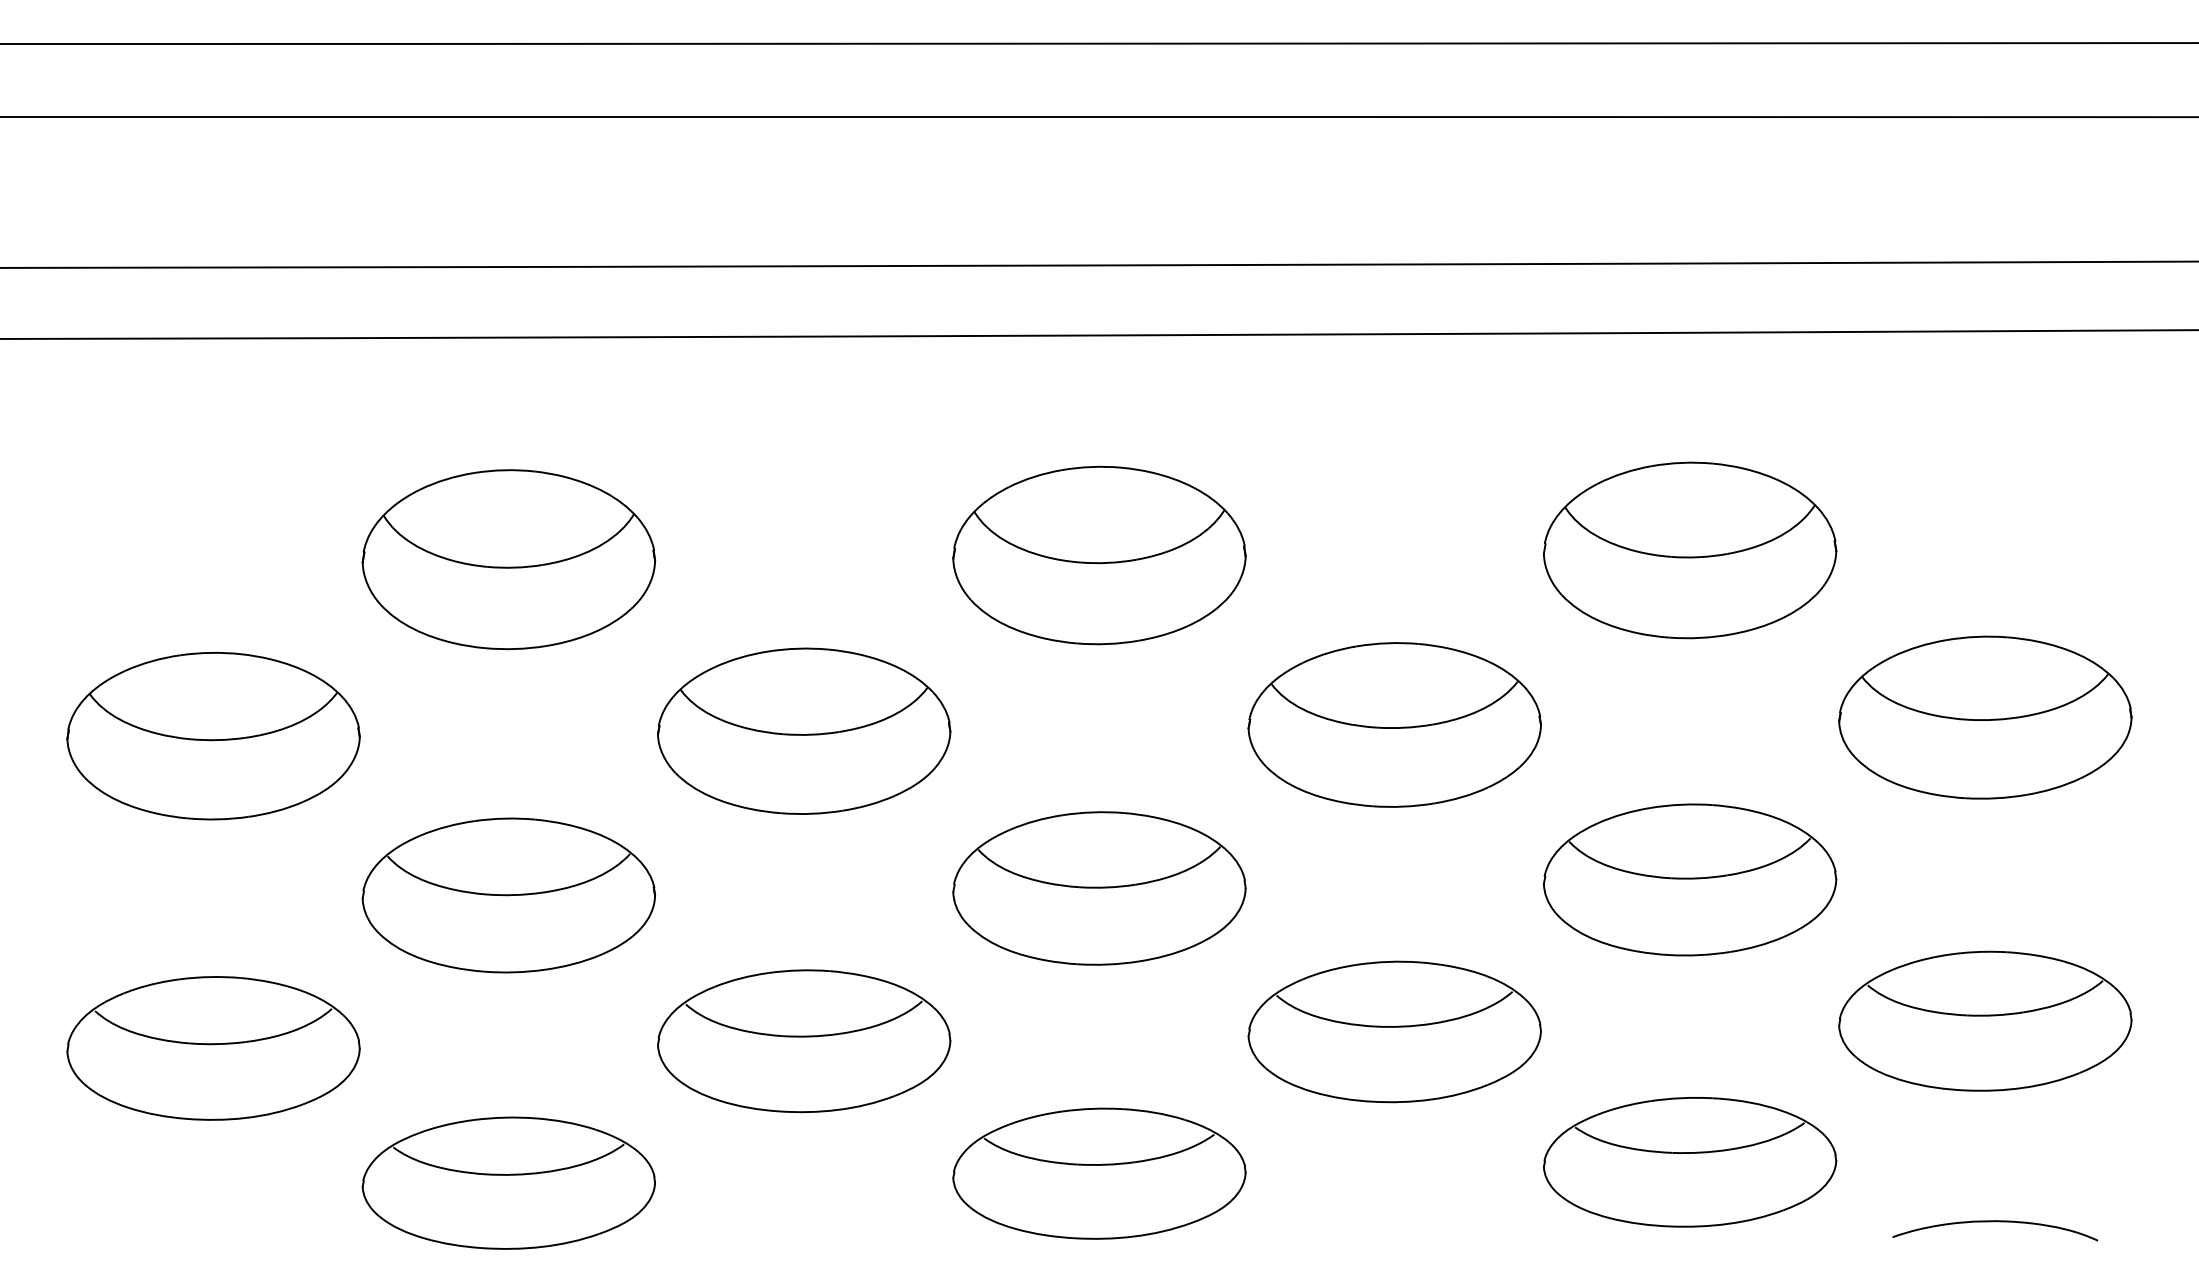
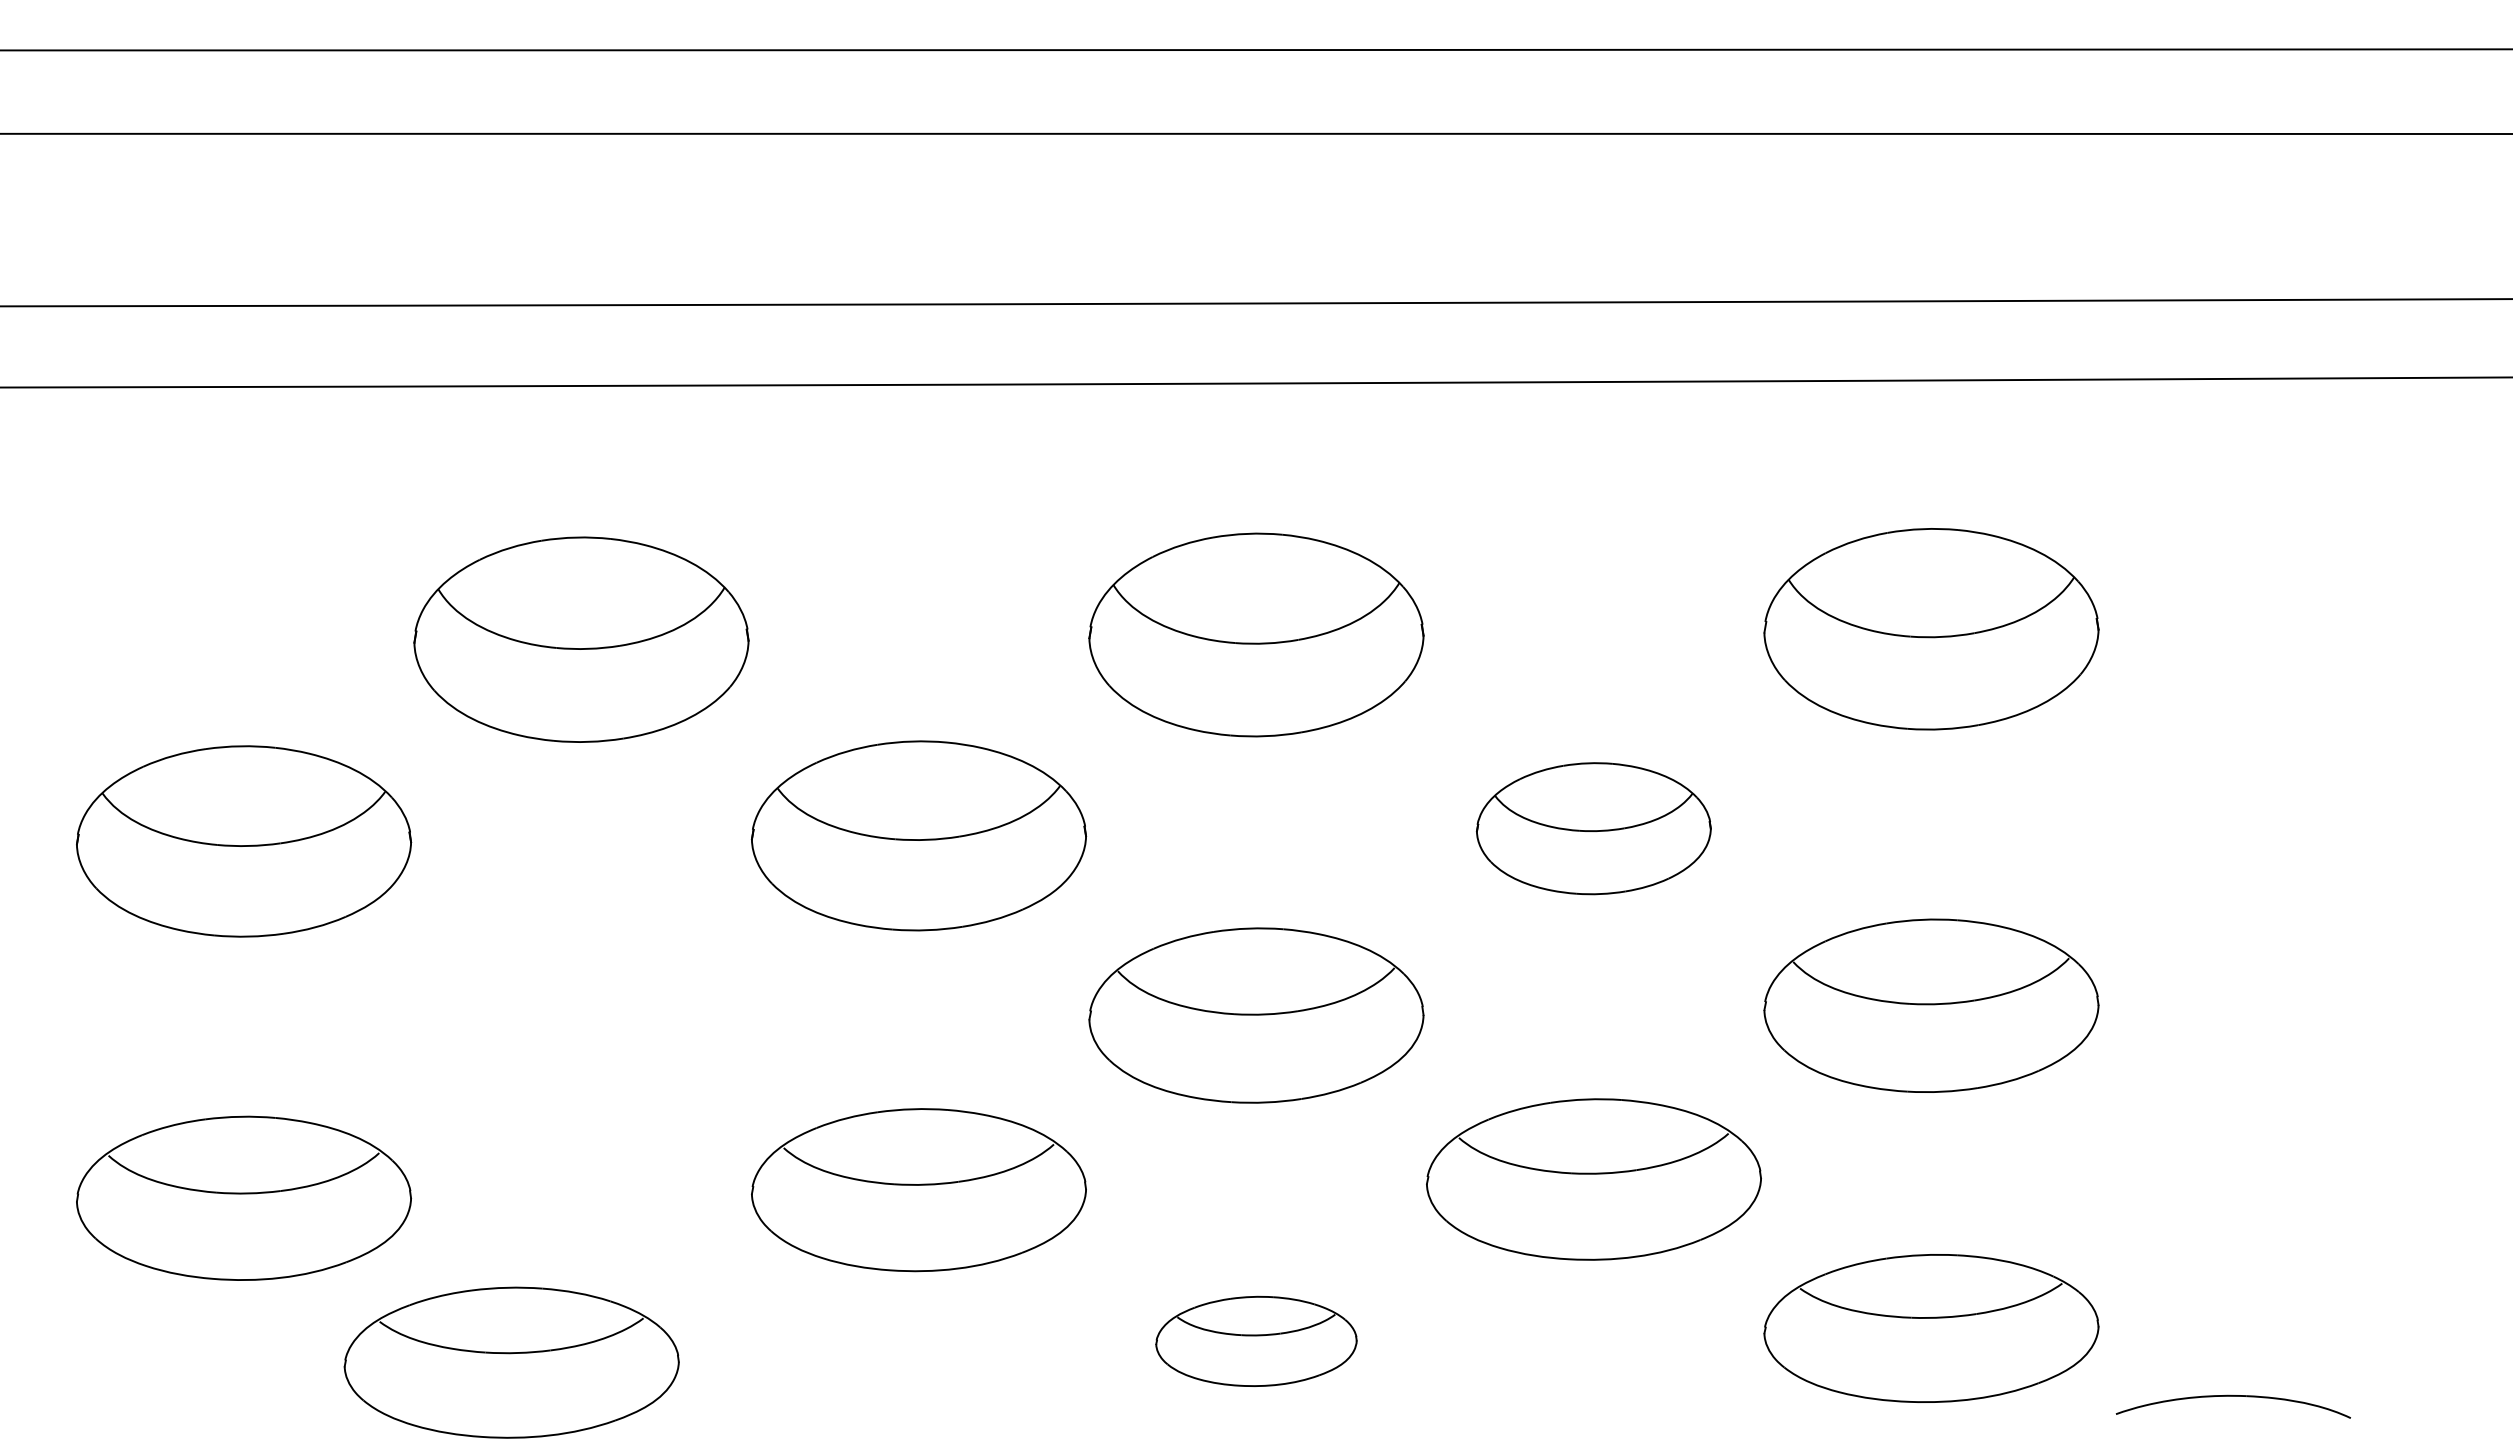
part: (1985, 717) -> (2269, 820), removed
part: (1394, 724) -> (1593, 828), size x0.7
part: (508, 895) -> (581, 1023), removed
part: (1985, 1020) -> (2269, 1166), removed
part: (1099, 1173) -> (1256, 1341), size x0.6
part: (508, 1182) -> (511, 1361), moved
part: (1994, 1222) -> (2232, 1397), moved

